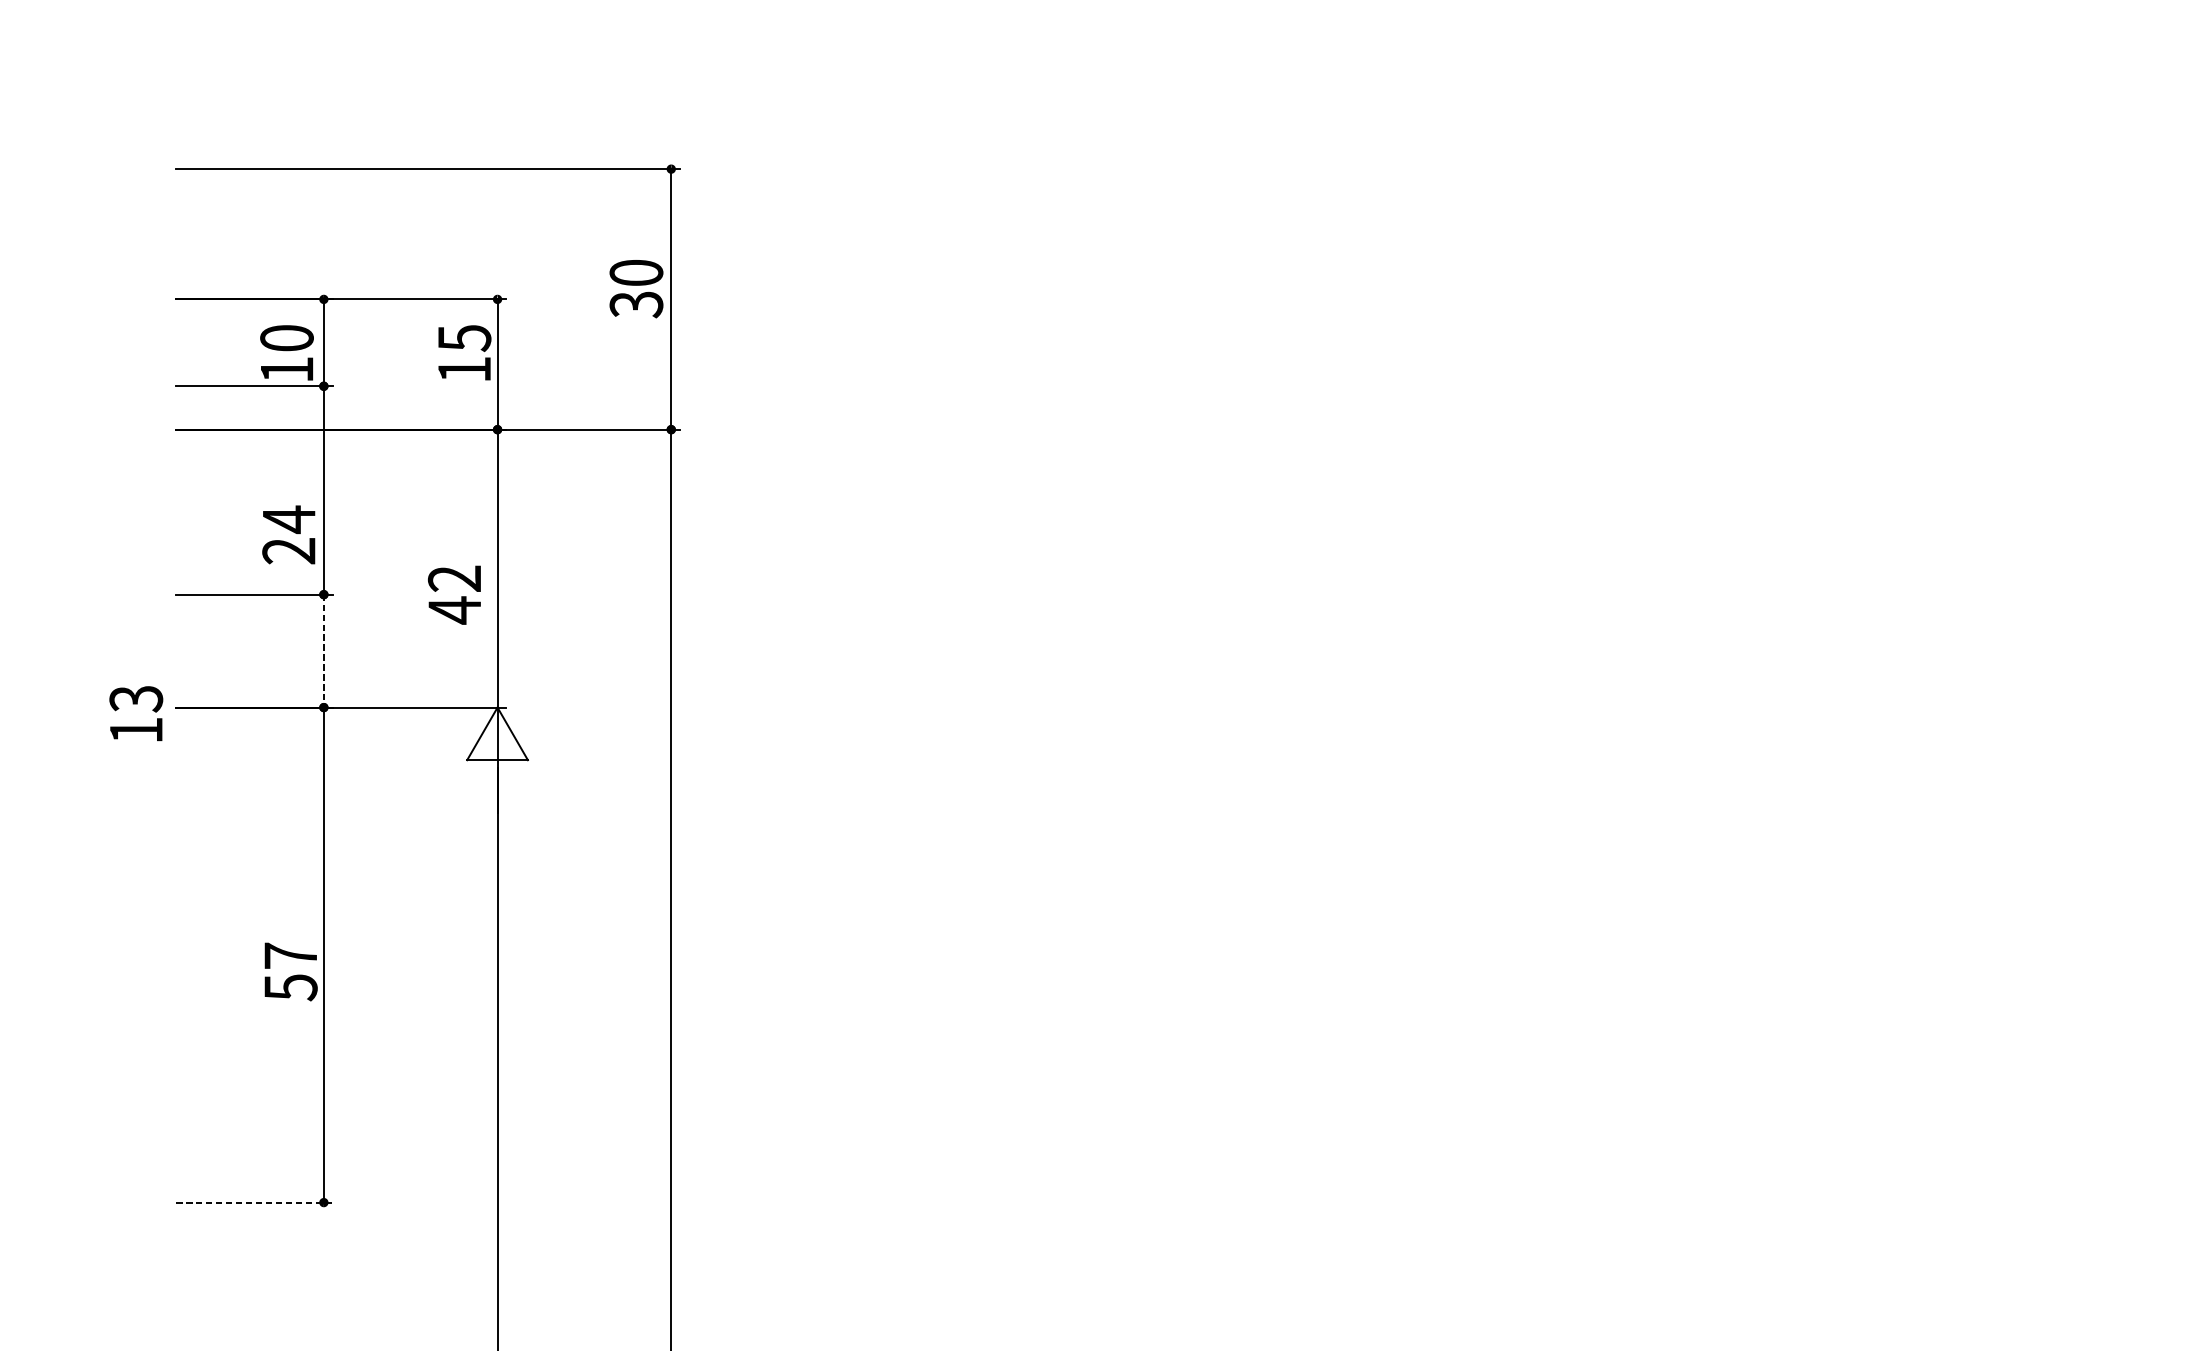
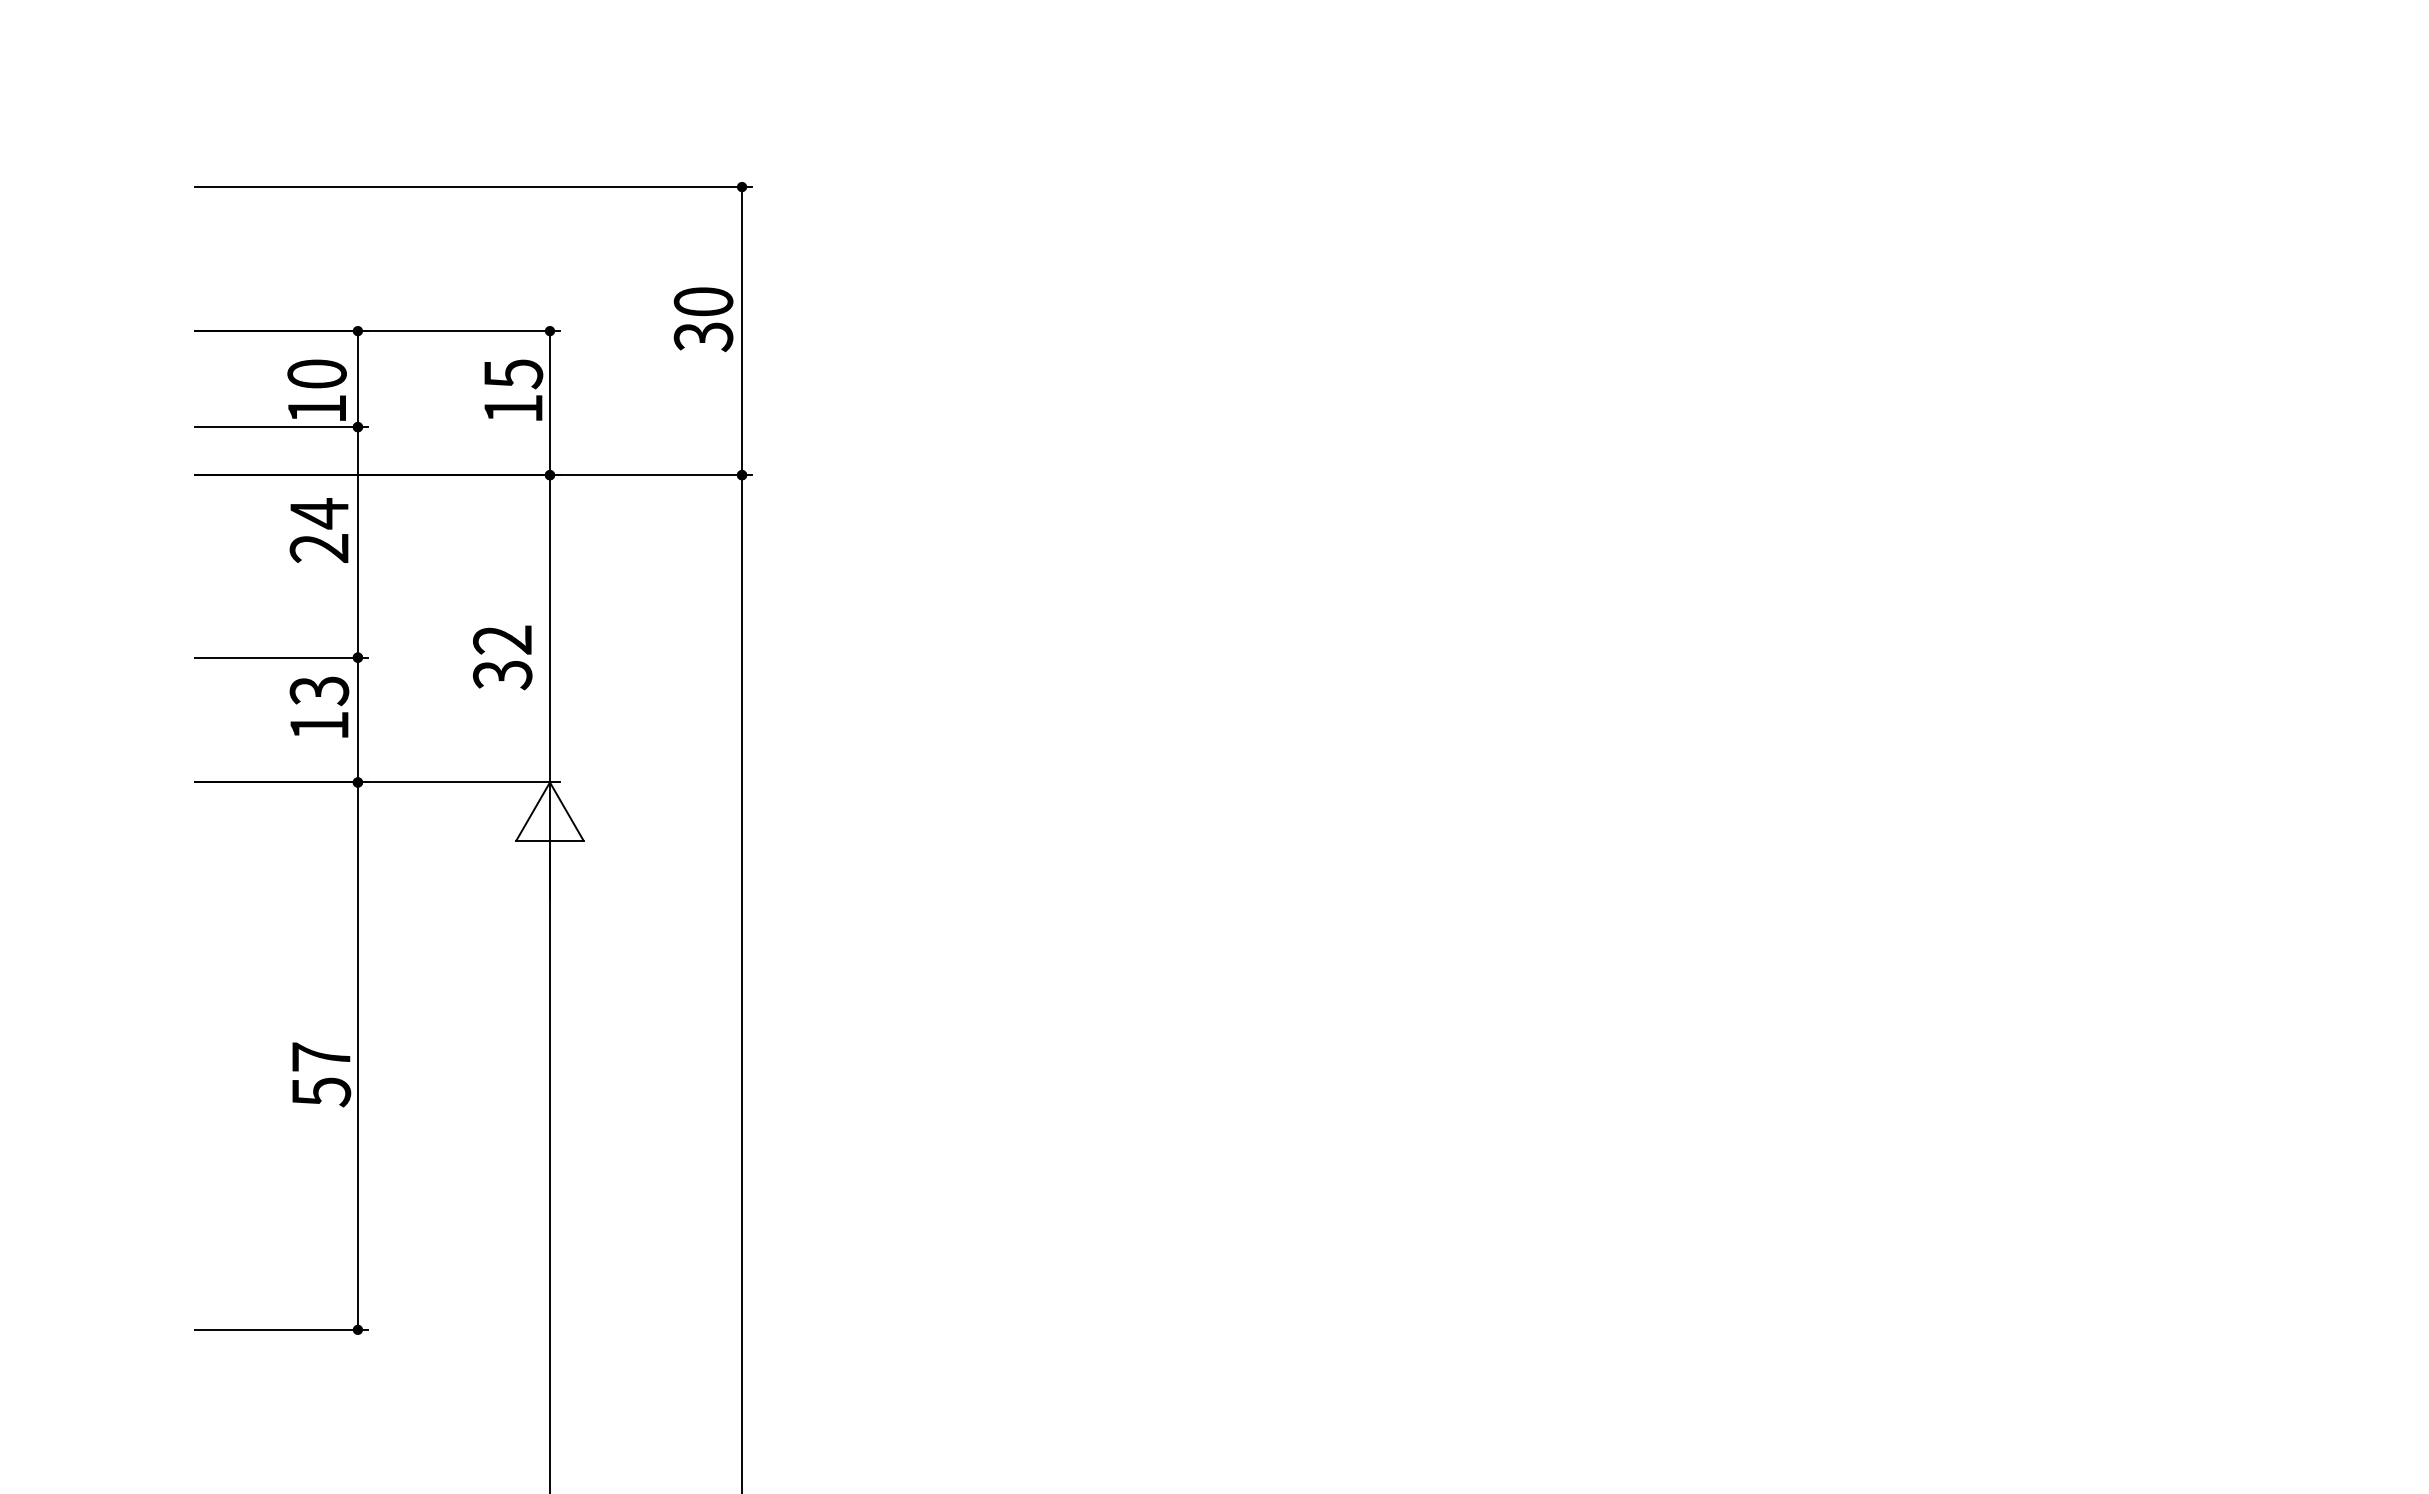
text: (288, 534) -> (318, 530), moved
text: (454, 609) -> (502, 674), 42 -> 32
line: (323, 651) -> (357, 720), dashed -> solid
text: (136, 713) -> (319, 706), moved
line: (254, 1202) -> (281, 1329), dashed -> solid

